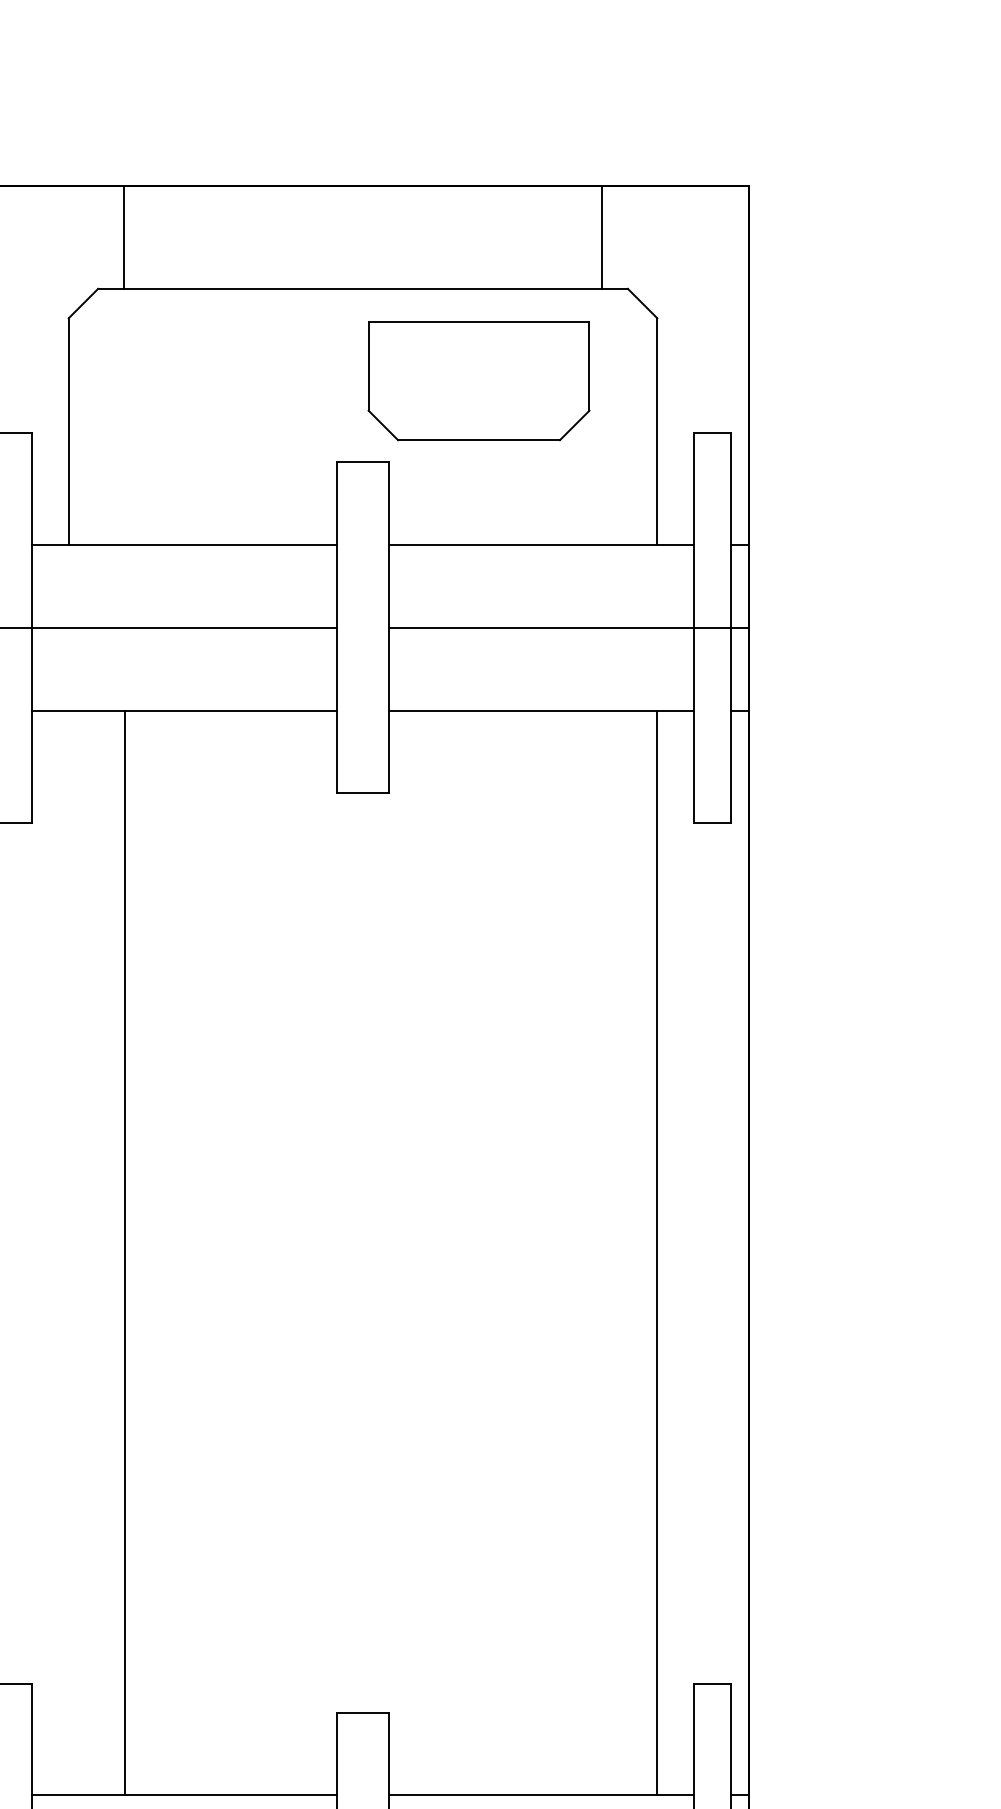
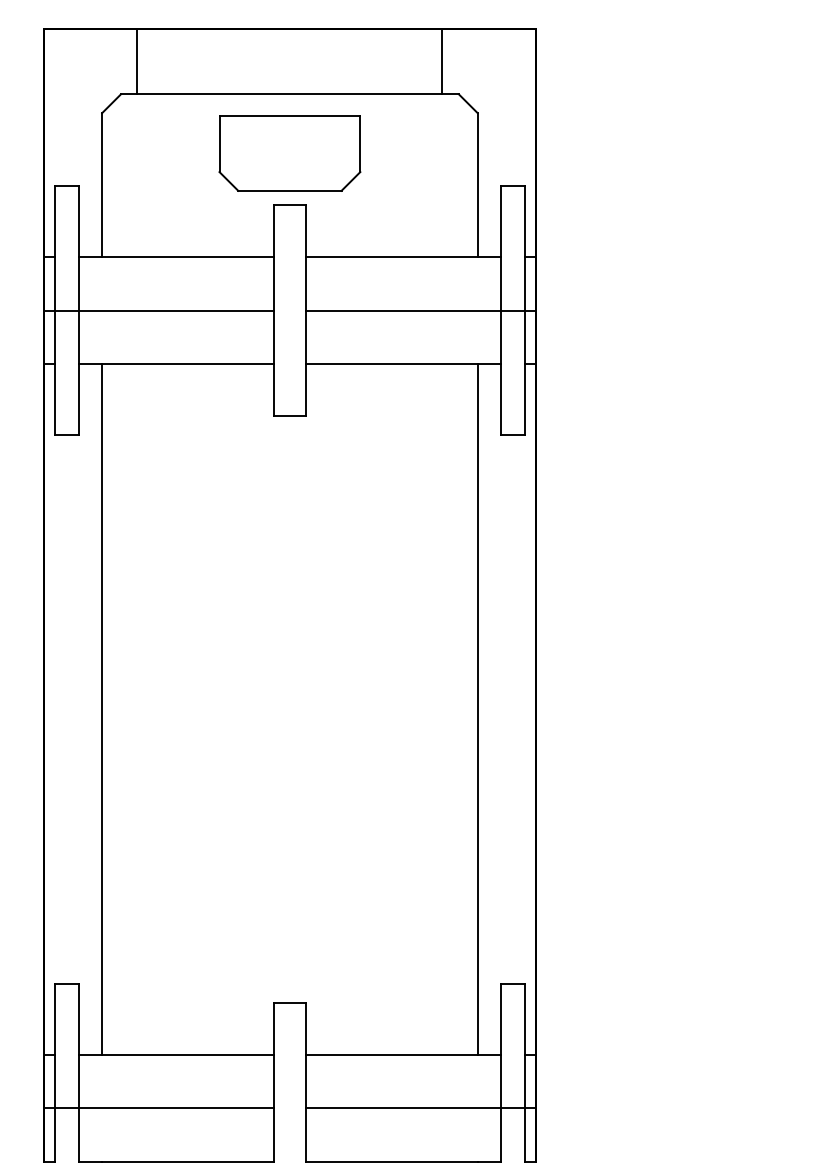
part: (478, 381) -> (289, 153), moved
line: (125, 1253) -> (102, 709), moved

